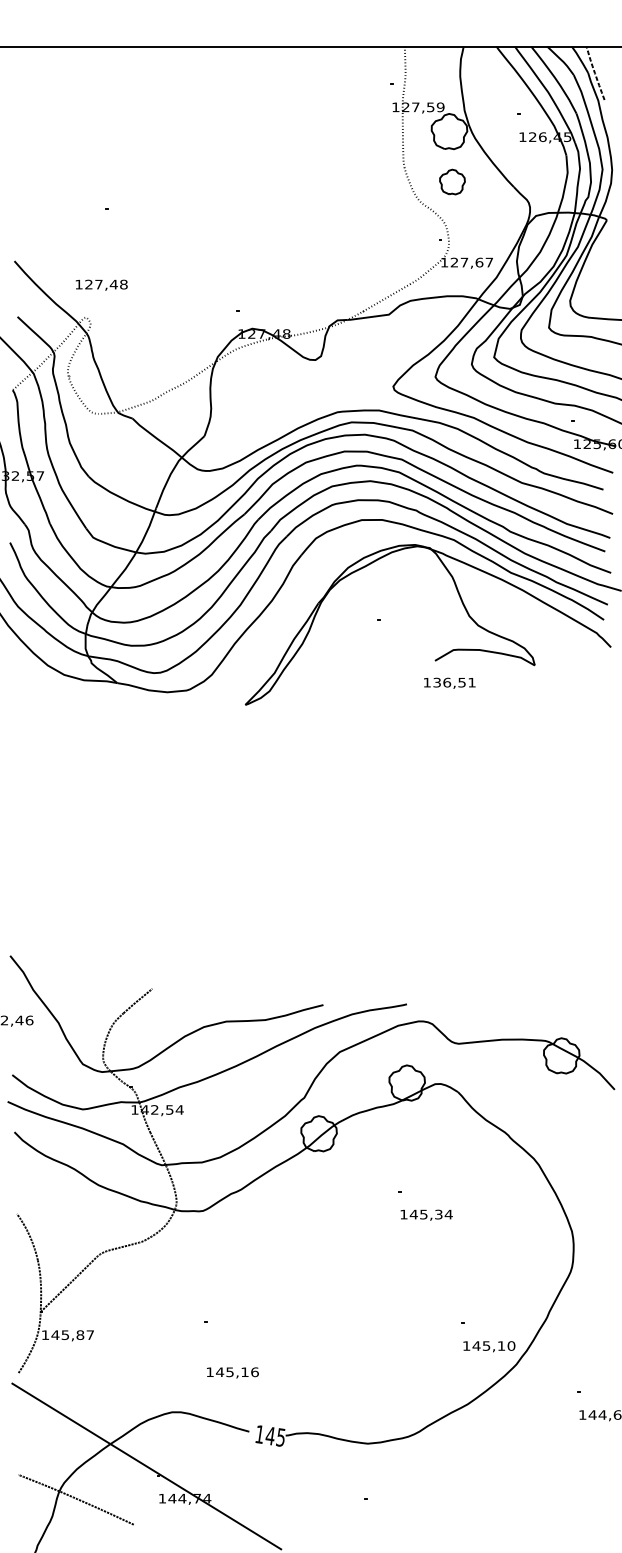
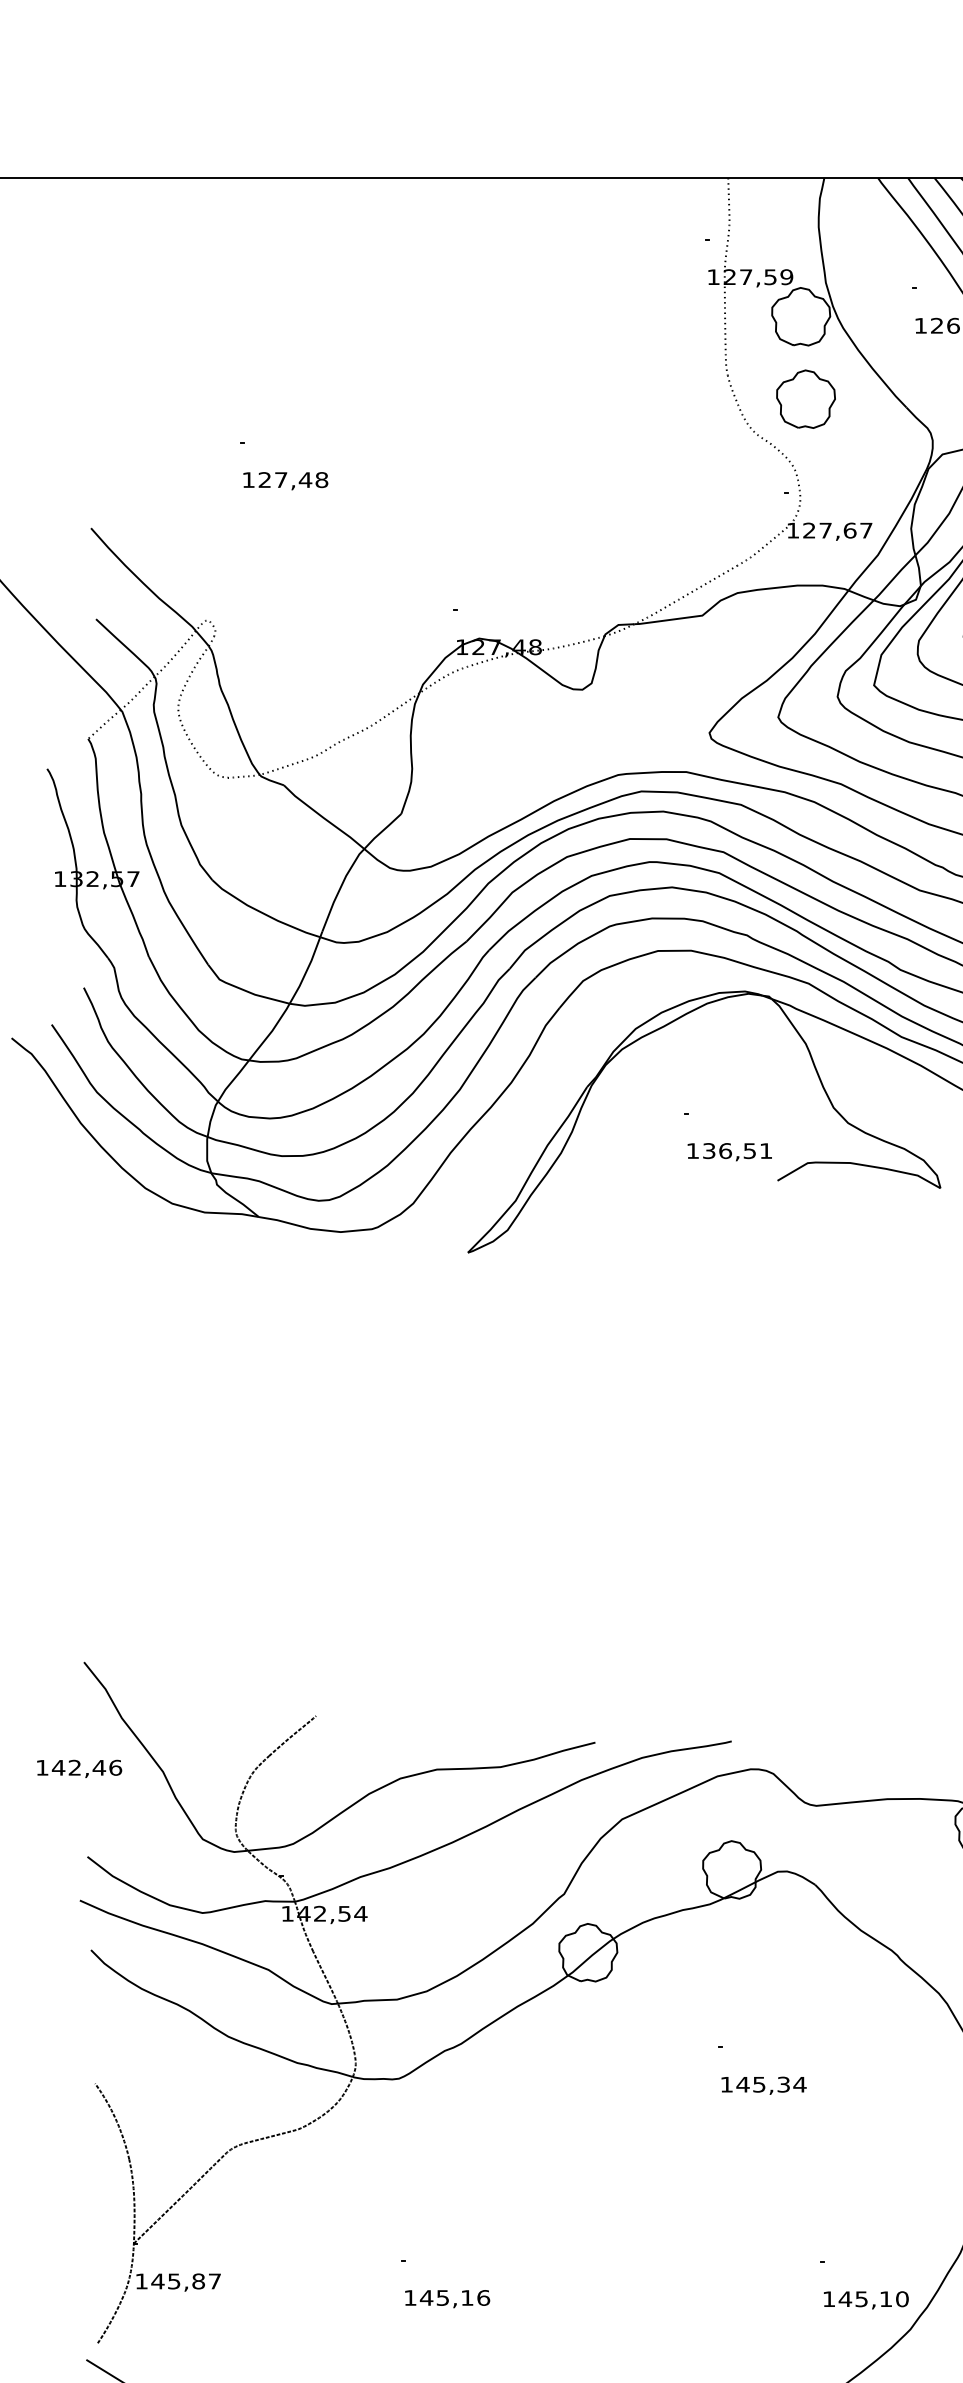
part: (452, 181) -> (806, 398), size x1.43
text: (101, 284) -> (285, 479), moved
text: (449, 682) -> (729, 1150), moved
text: (232, 1372) -> (446, 2298), moved

